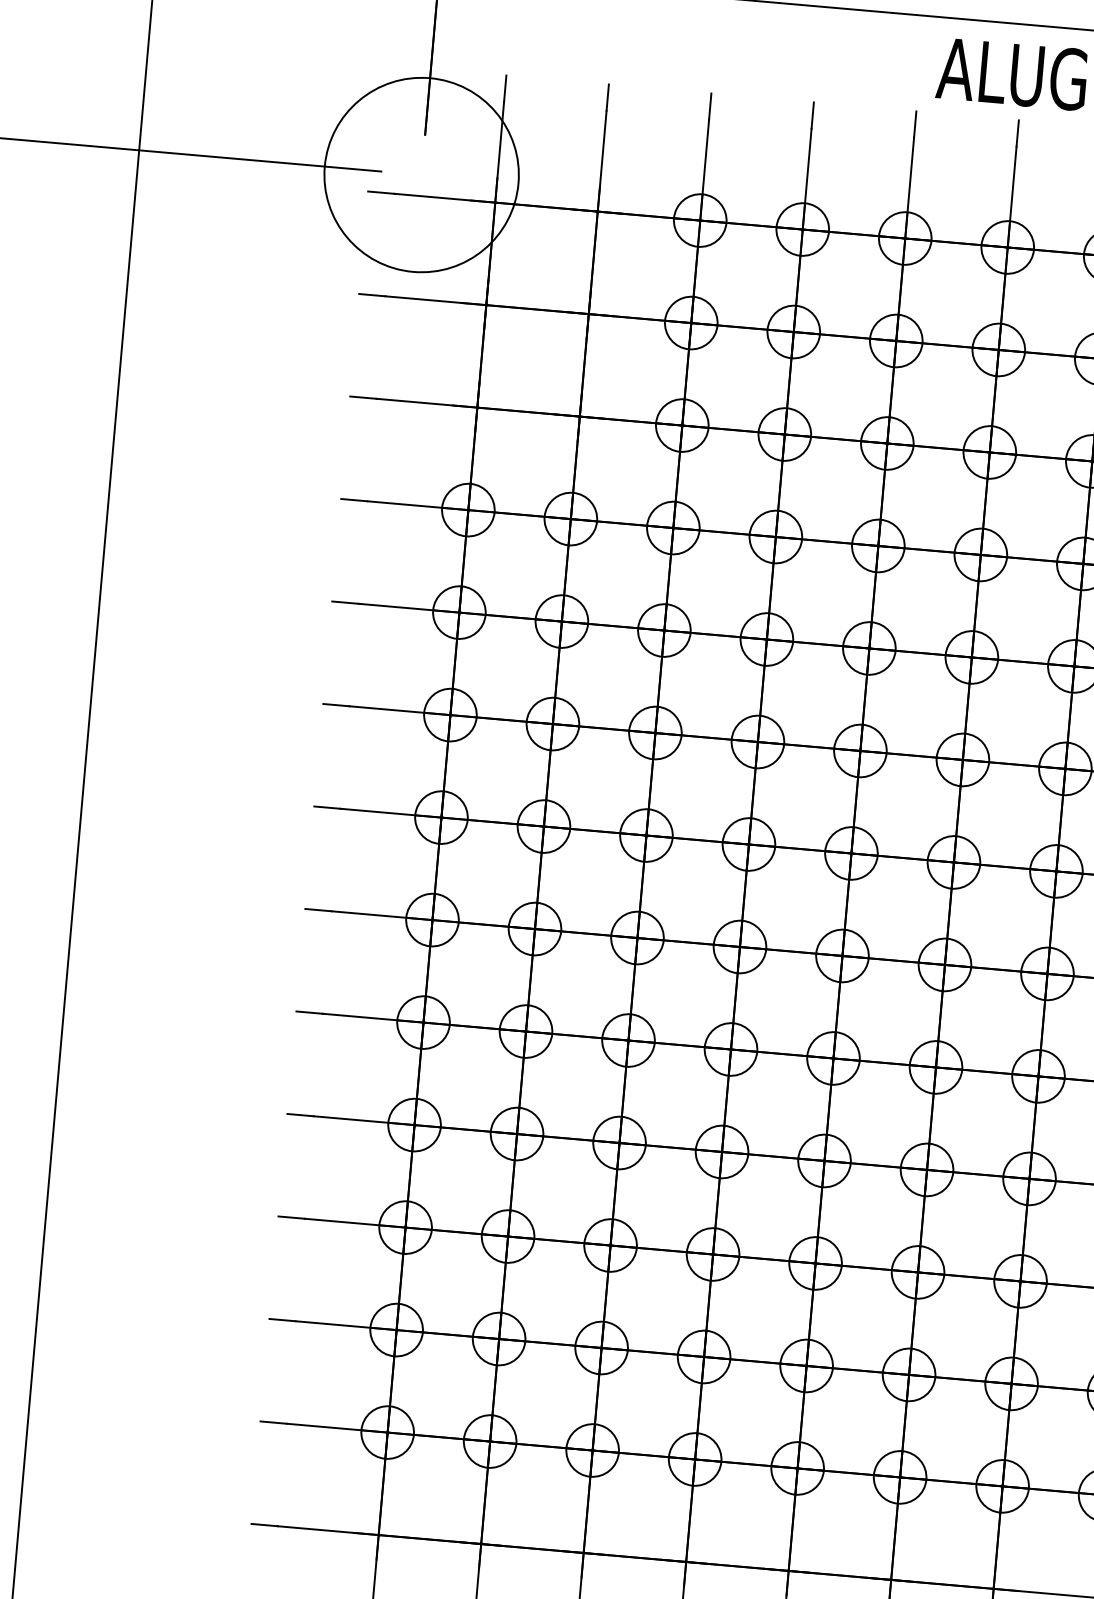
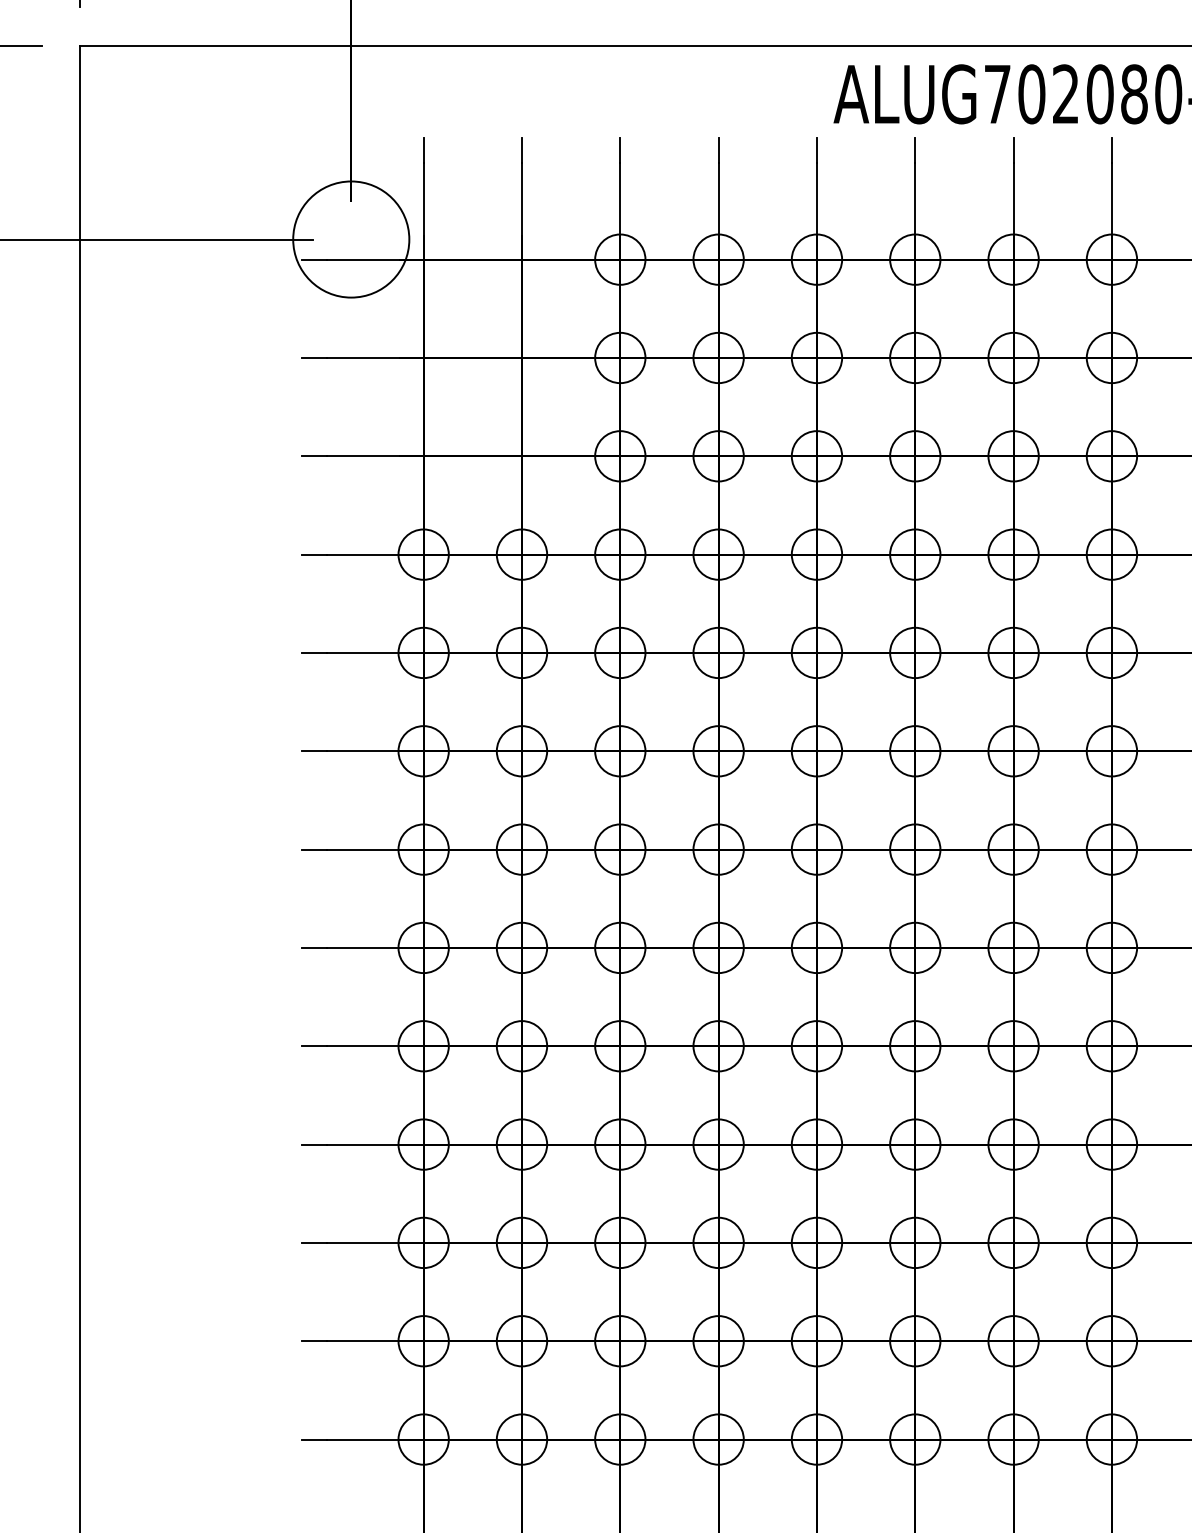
circle: (421, 175) -> (351, 239), size x0.62

